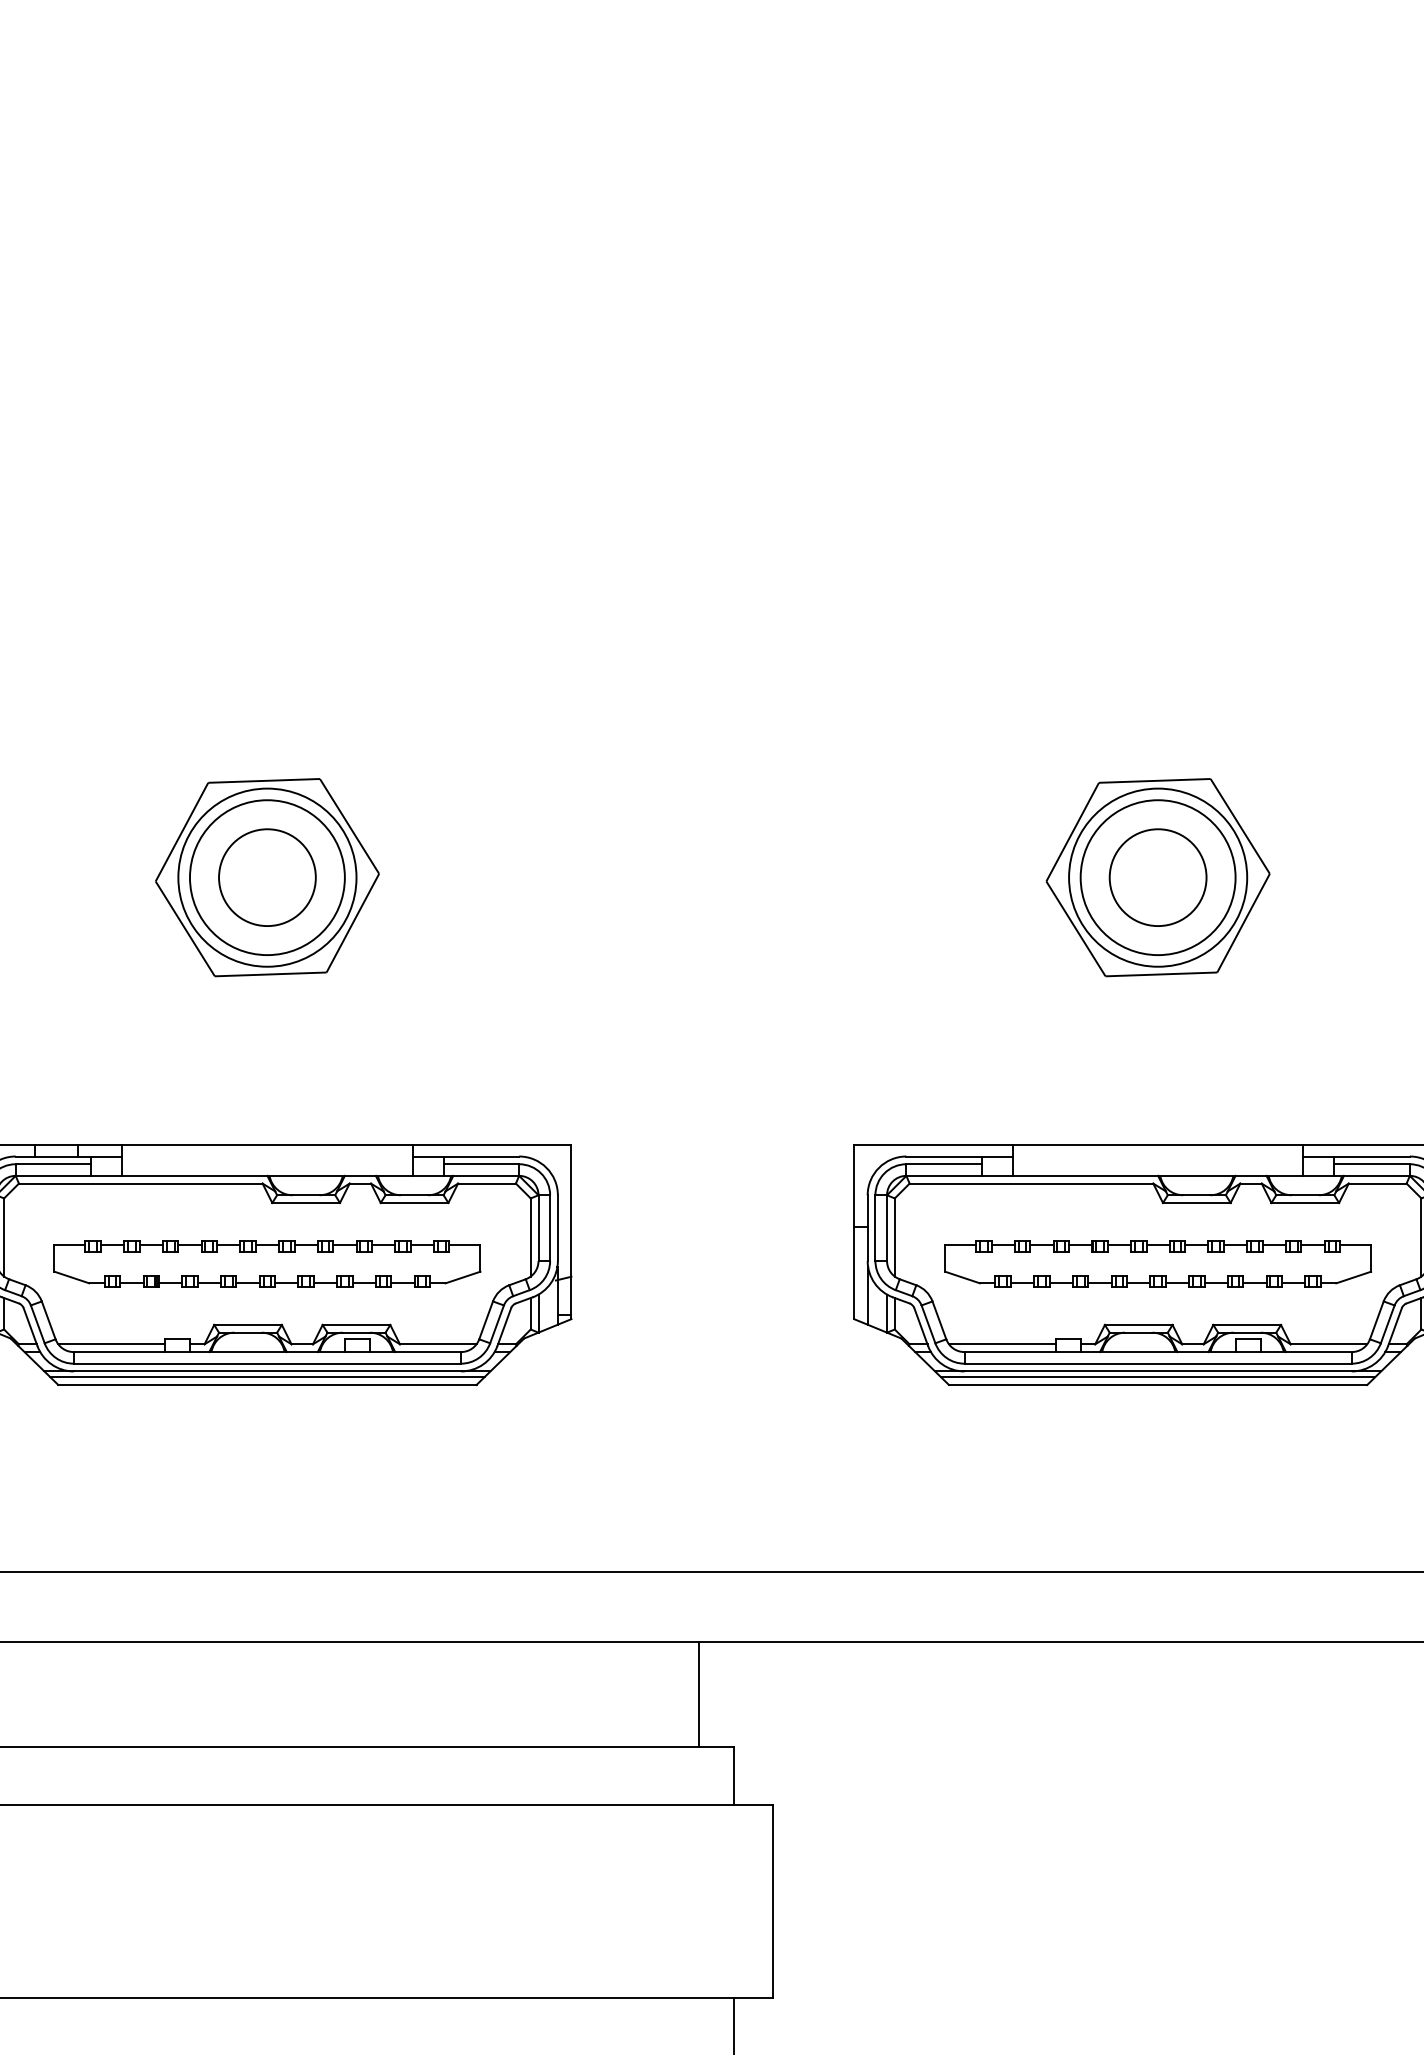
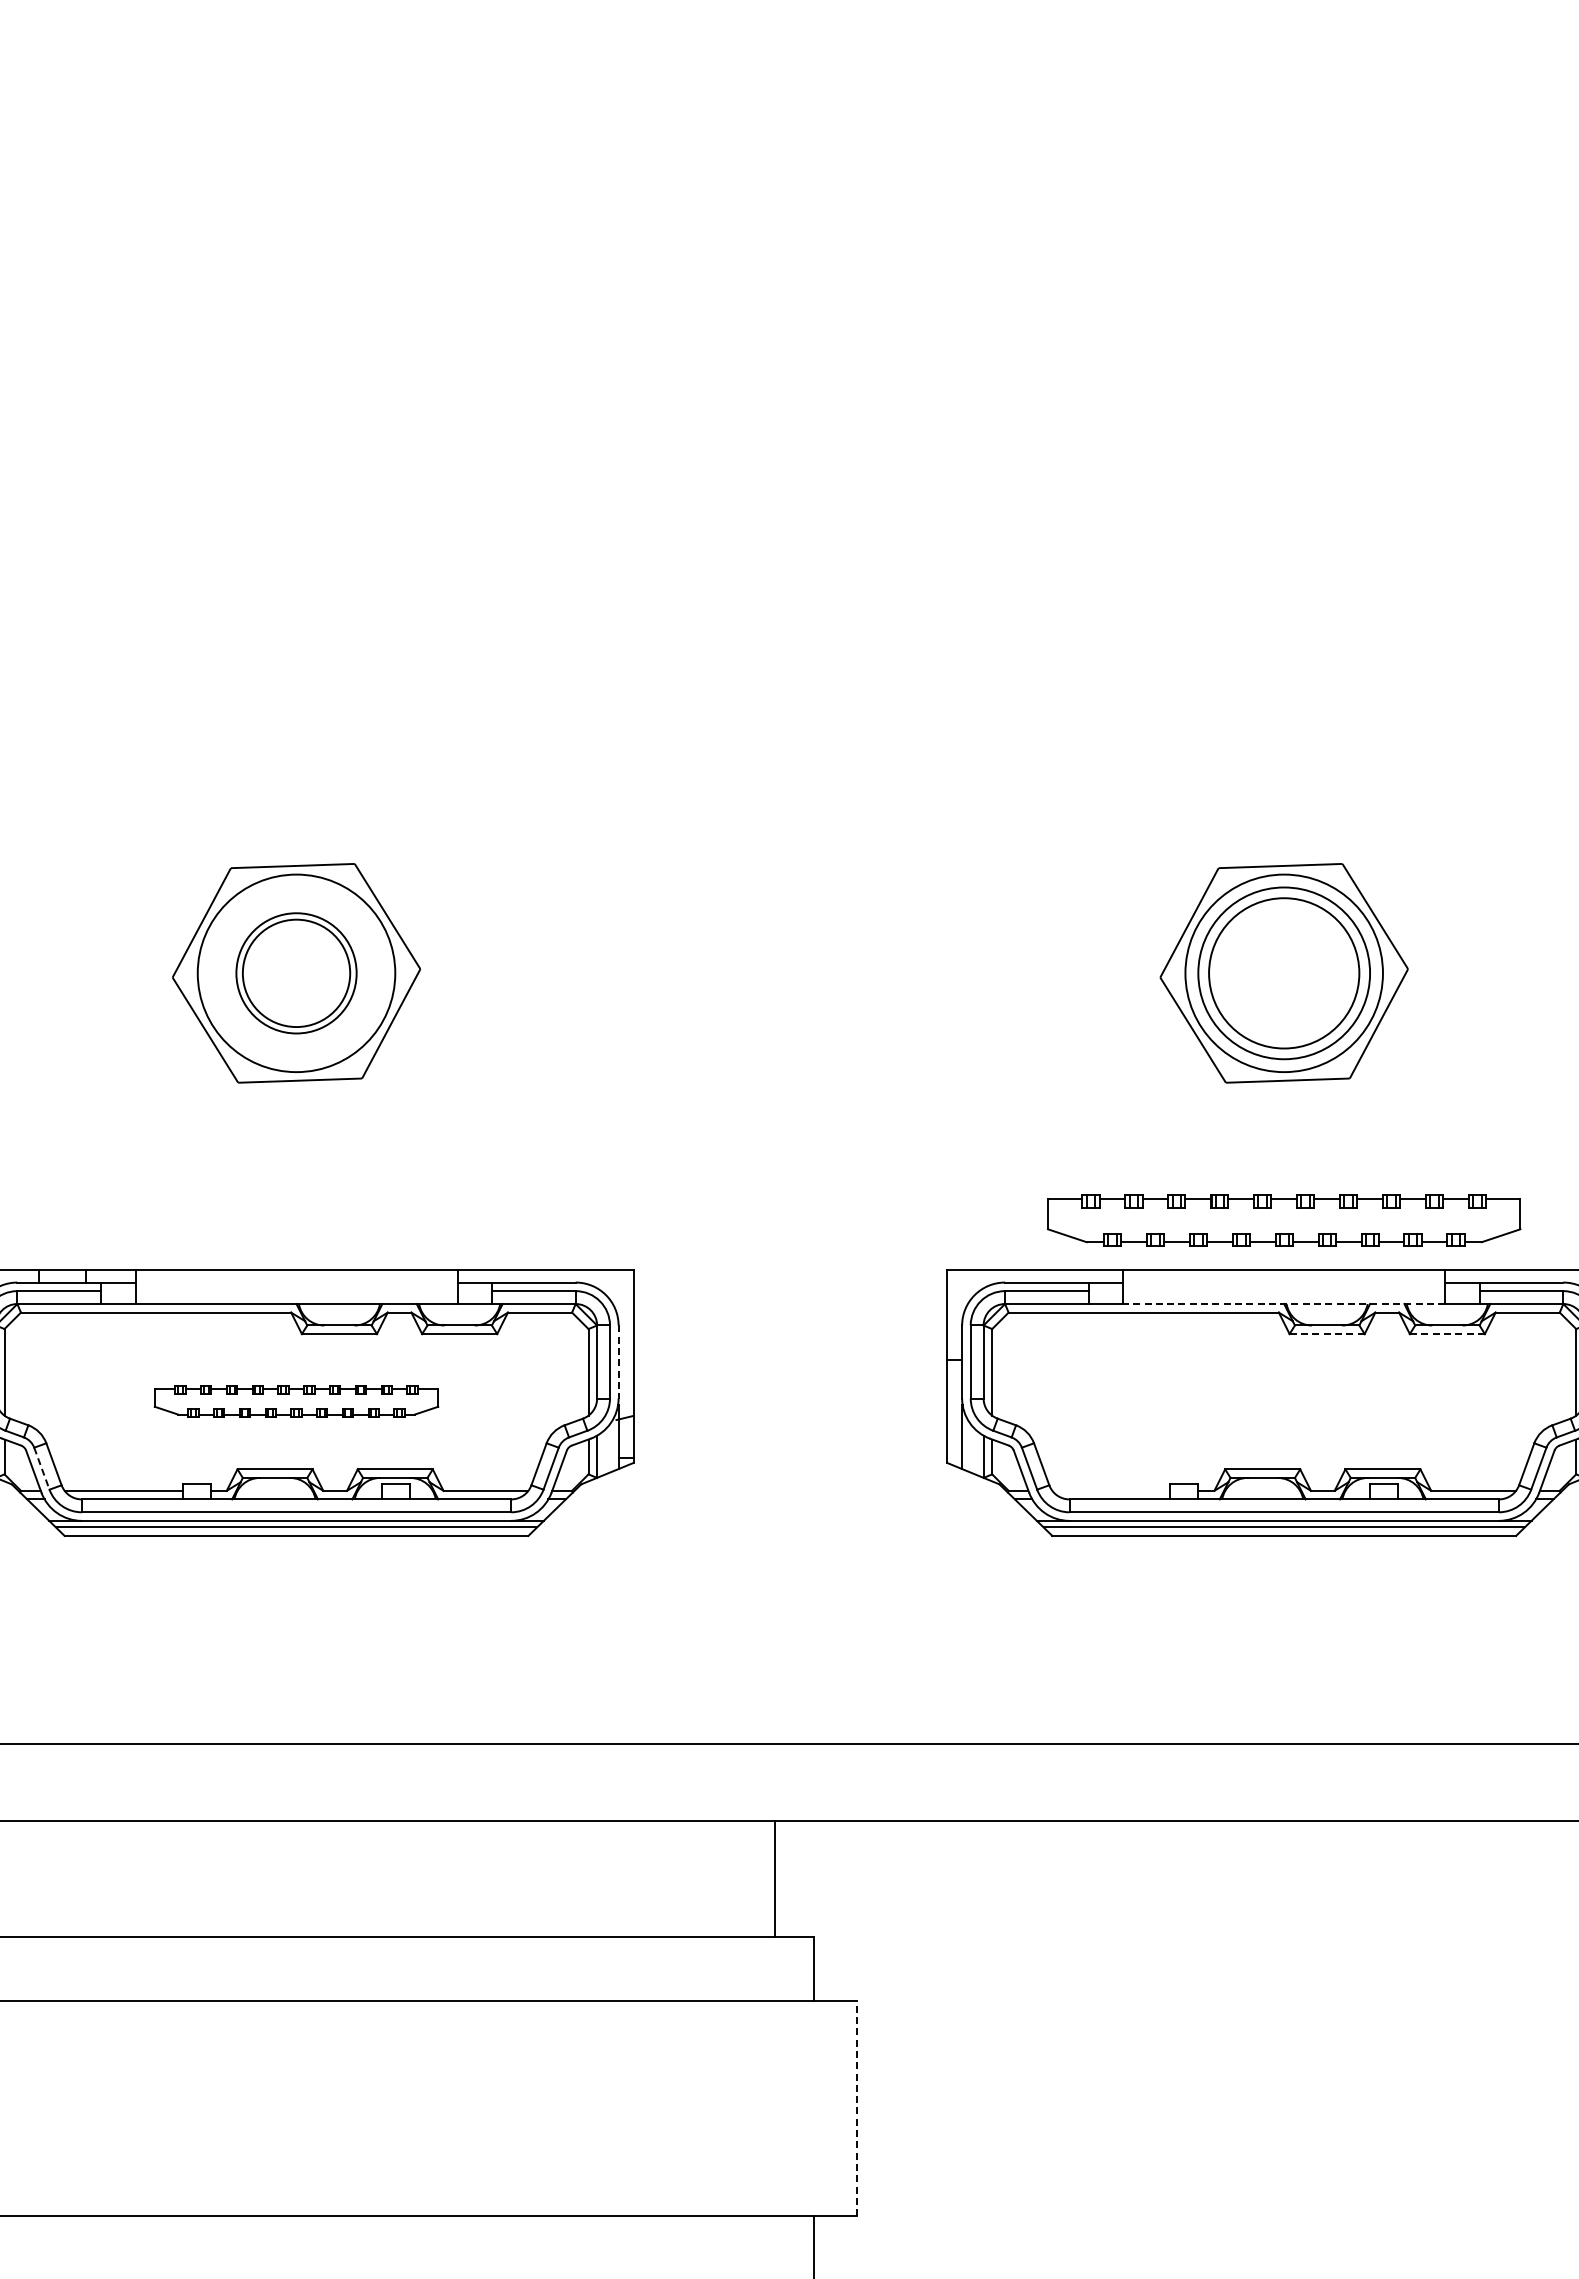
circle: (267, 877) -> (296, 973), size x0.7
circle: (1157, 877) -> (1283, 973), size x1.4
line: (1157, 1176) -> (1283, 1304), solid -> dashed
line: (1197, 1203) -> (1327, 1334), solid -> dashed
line: (1305, 1203) -> (1447, 1334), solid -> dashed
line: (557, 1228) -> (618, 1362), solid -> dashed
part: (267, 1263) -> (296, 1401), size x0.6
part: (1158, 1263) -> (1284, 1220), moved
line: (38, 1325) -> (42, 1469), solid -> dashed
line: (1002, 1344) -> (1111, 1490), removed
line: (772, 1901) -> (856, 2108), solid -> dashed

